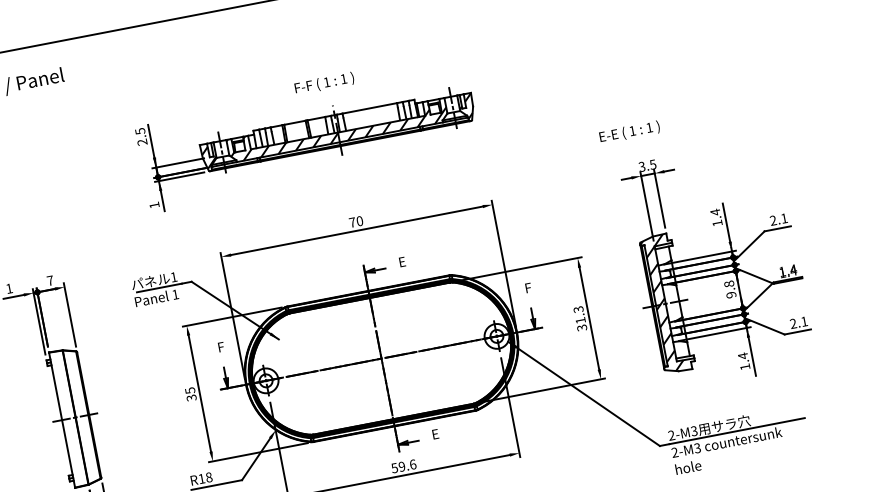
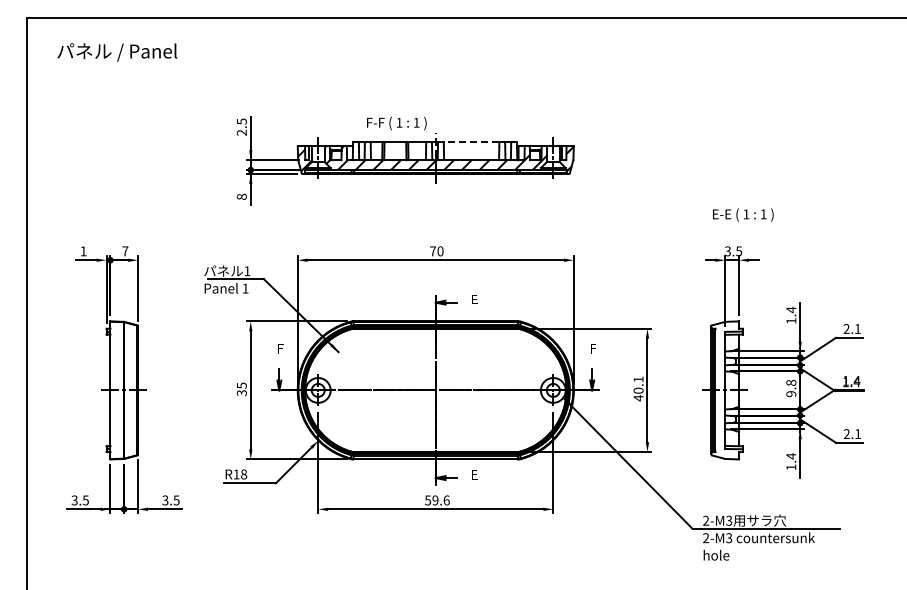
text: (324, 83) -> (396, 123), moved
line: (369, 108) -> (471, 142), solid -> dashed
text: (629, 131) -> (743, 214), moved
text: (154, 204) -> (241, 196), 1 -> 8
hatch: (663, 303) -> (723, 389), removed
text: (580, 318) -> (638, 388), 31.3 -> 40.1

